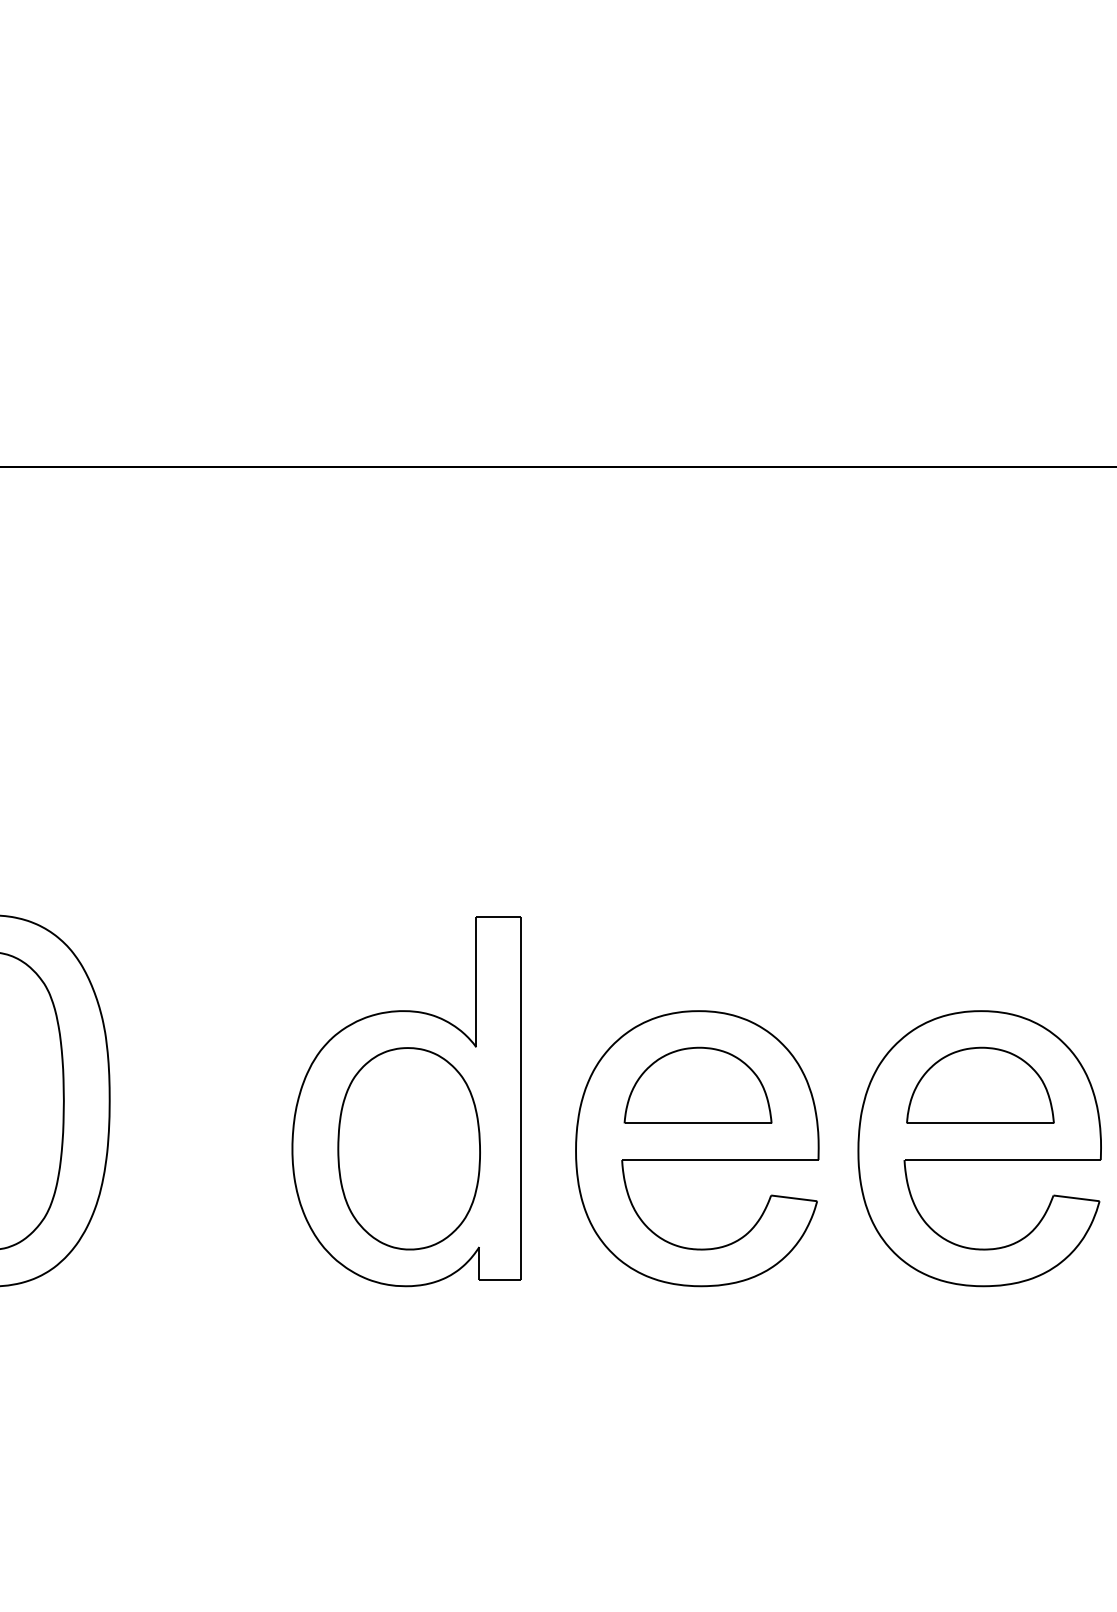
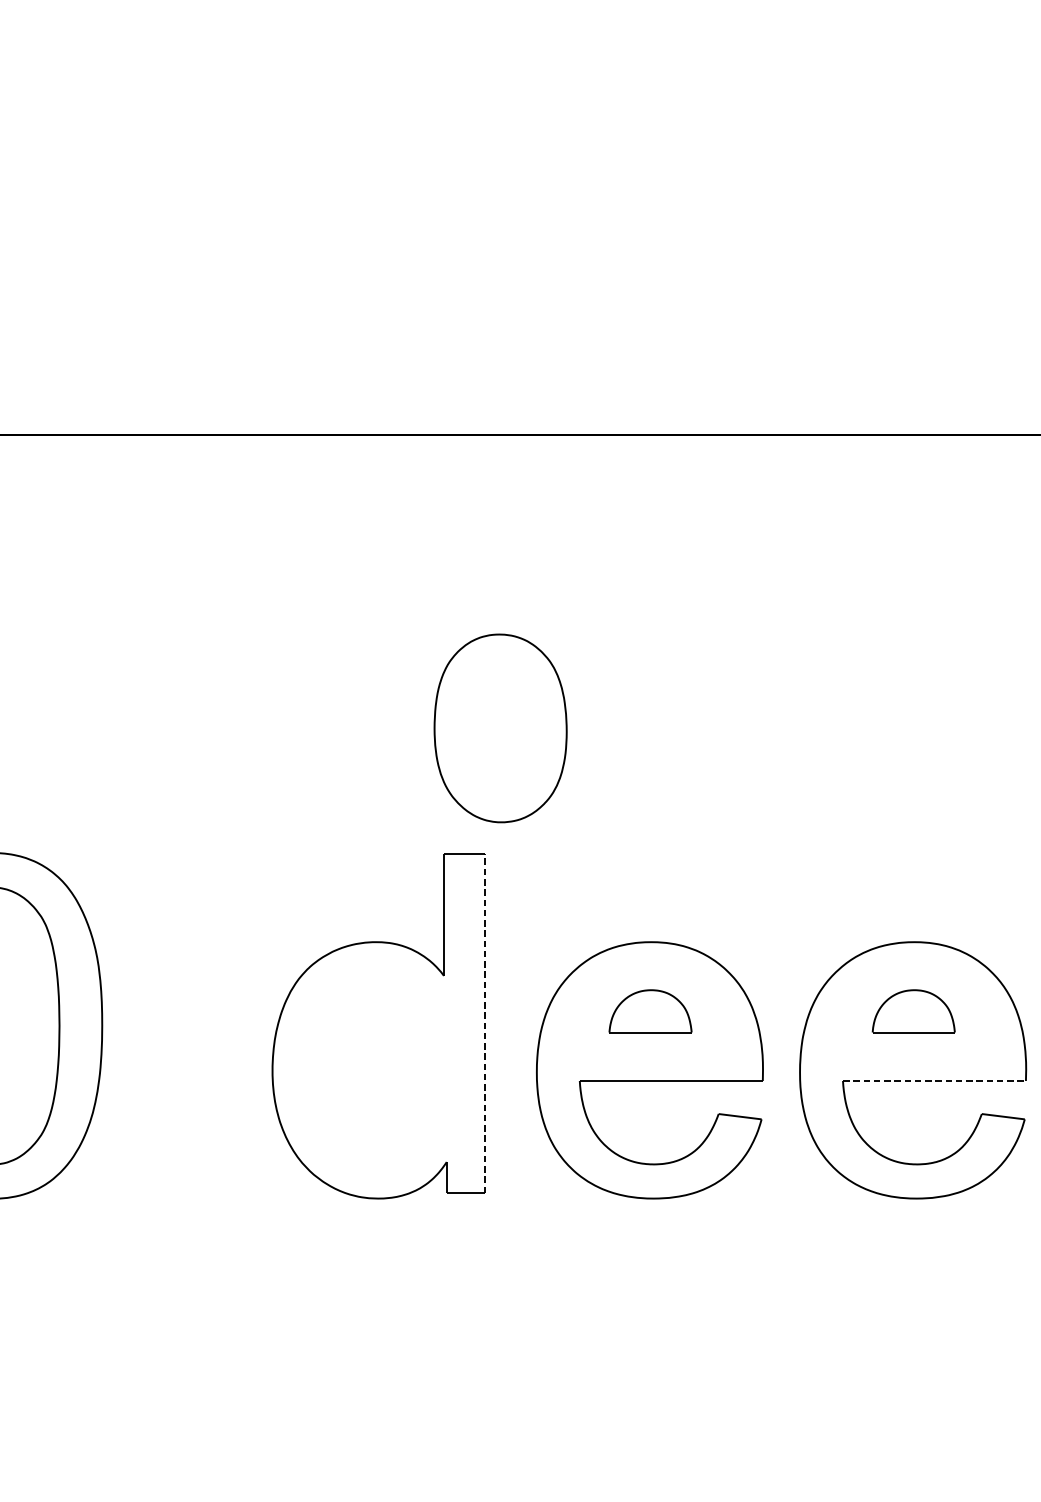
part: (697, 1084) -> (650, 1010), size x0.6
part: (980, 1084) -> (913, 1010), size x0.6
line: (520, 1098) -> (485, 1023), solid -> dashed
part: (408, 1148) -> (499, 728), moved
line: (1003, 1160) -> (935, 1081), solid -> dashed

